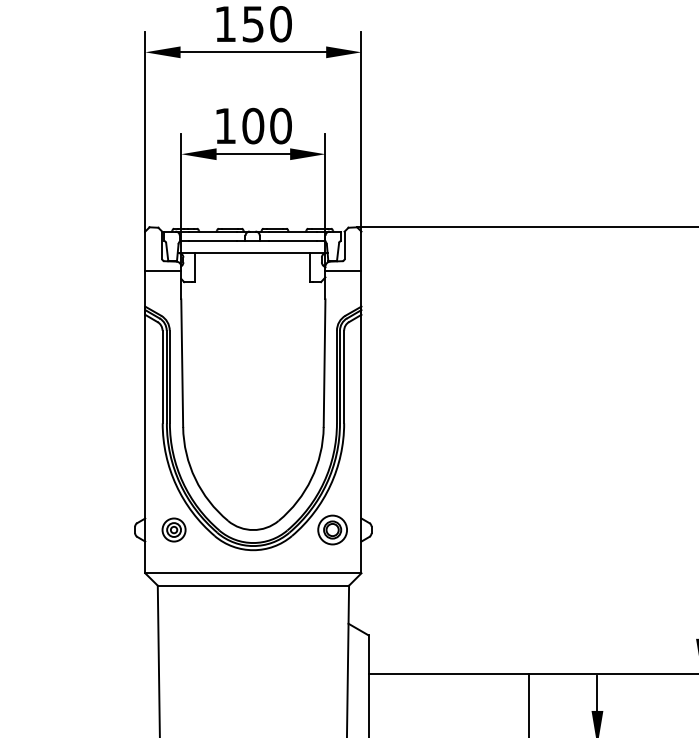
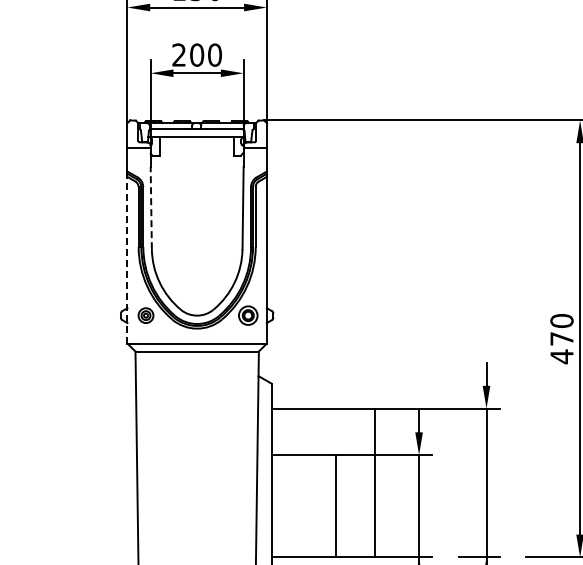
text: (224, 125) -> (178, 54), 100 -> 200
line: (182, 362) -> (151, 207), solid -> dashed
line: (145, 442) -> (127, 259), solid -> dashed

